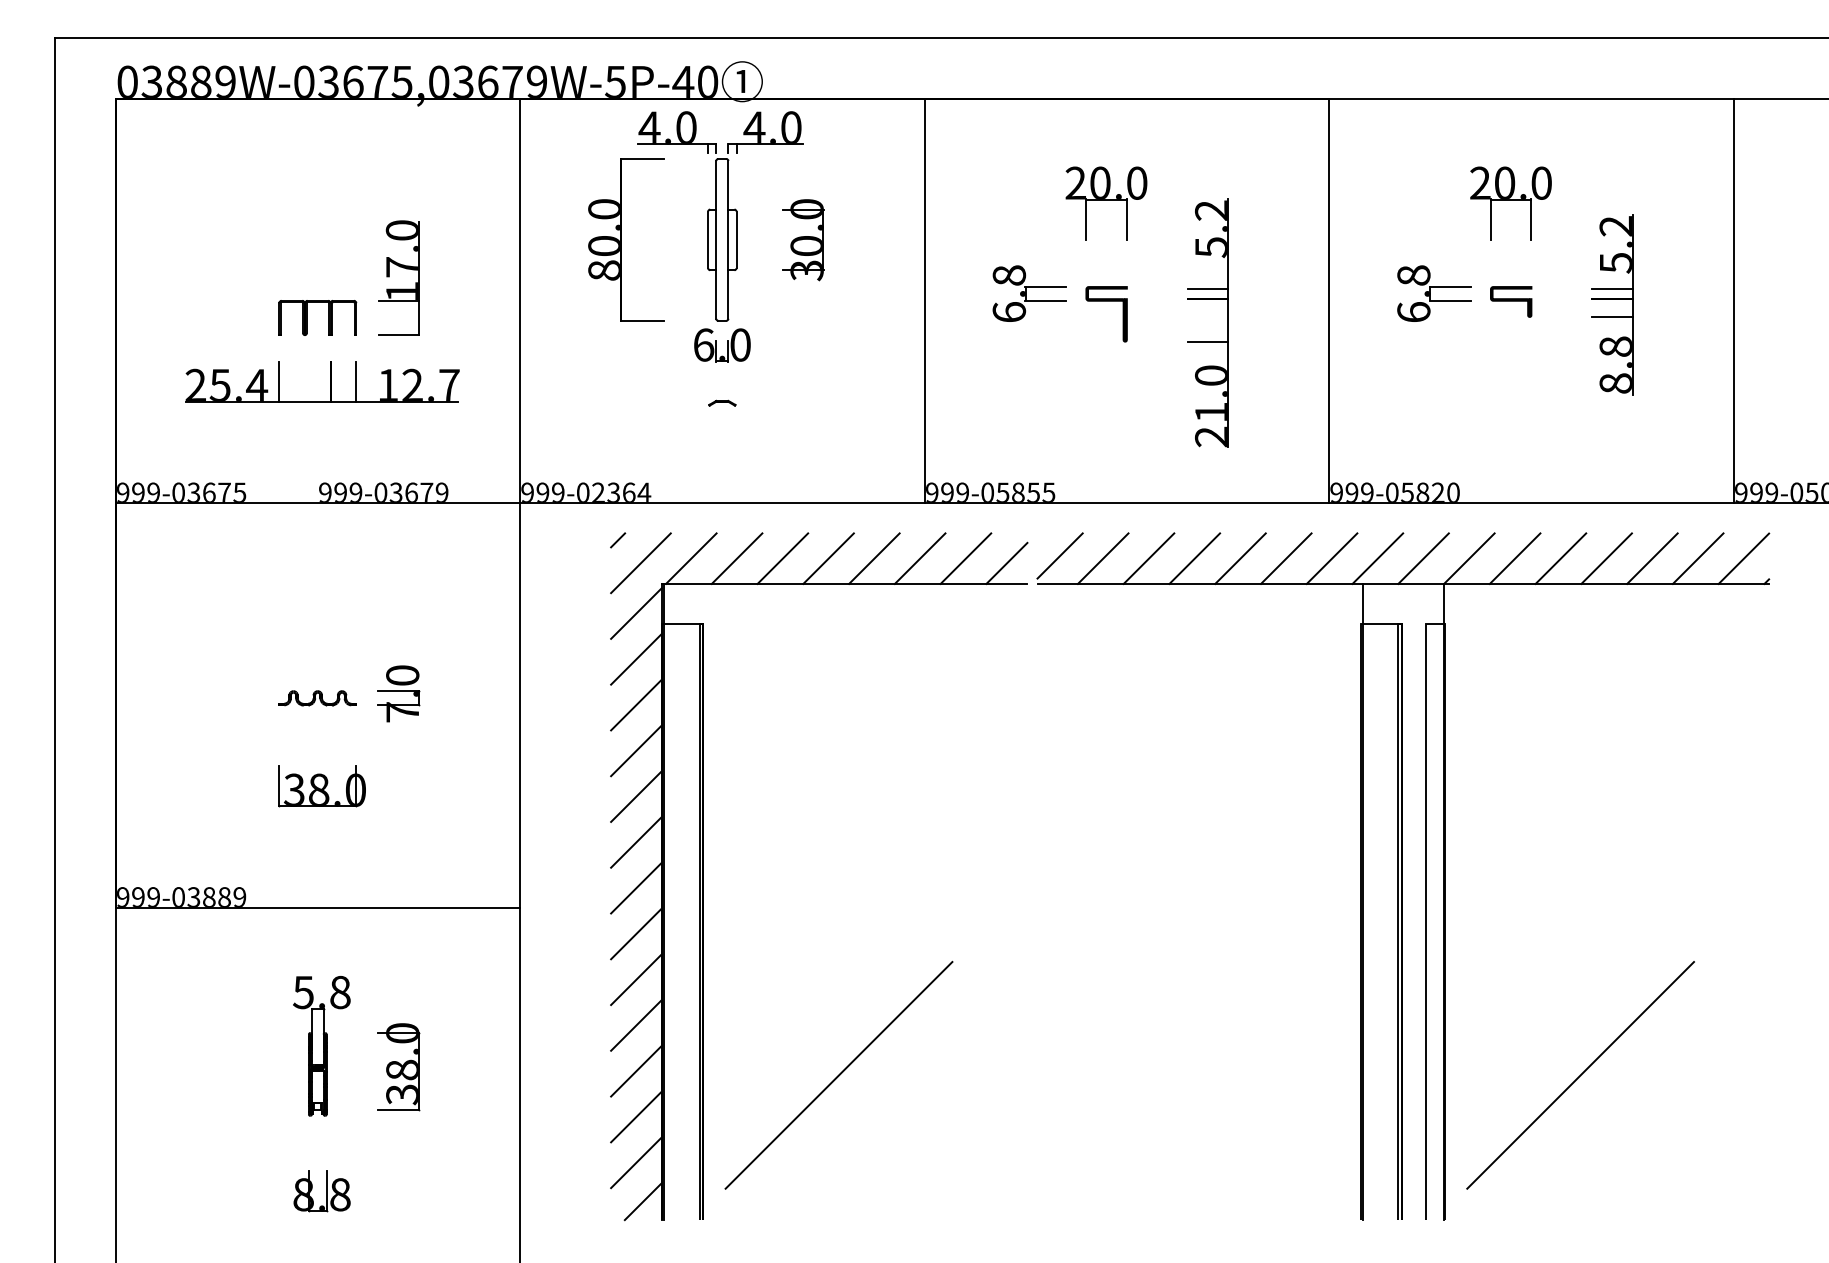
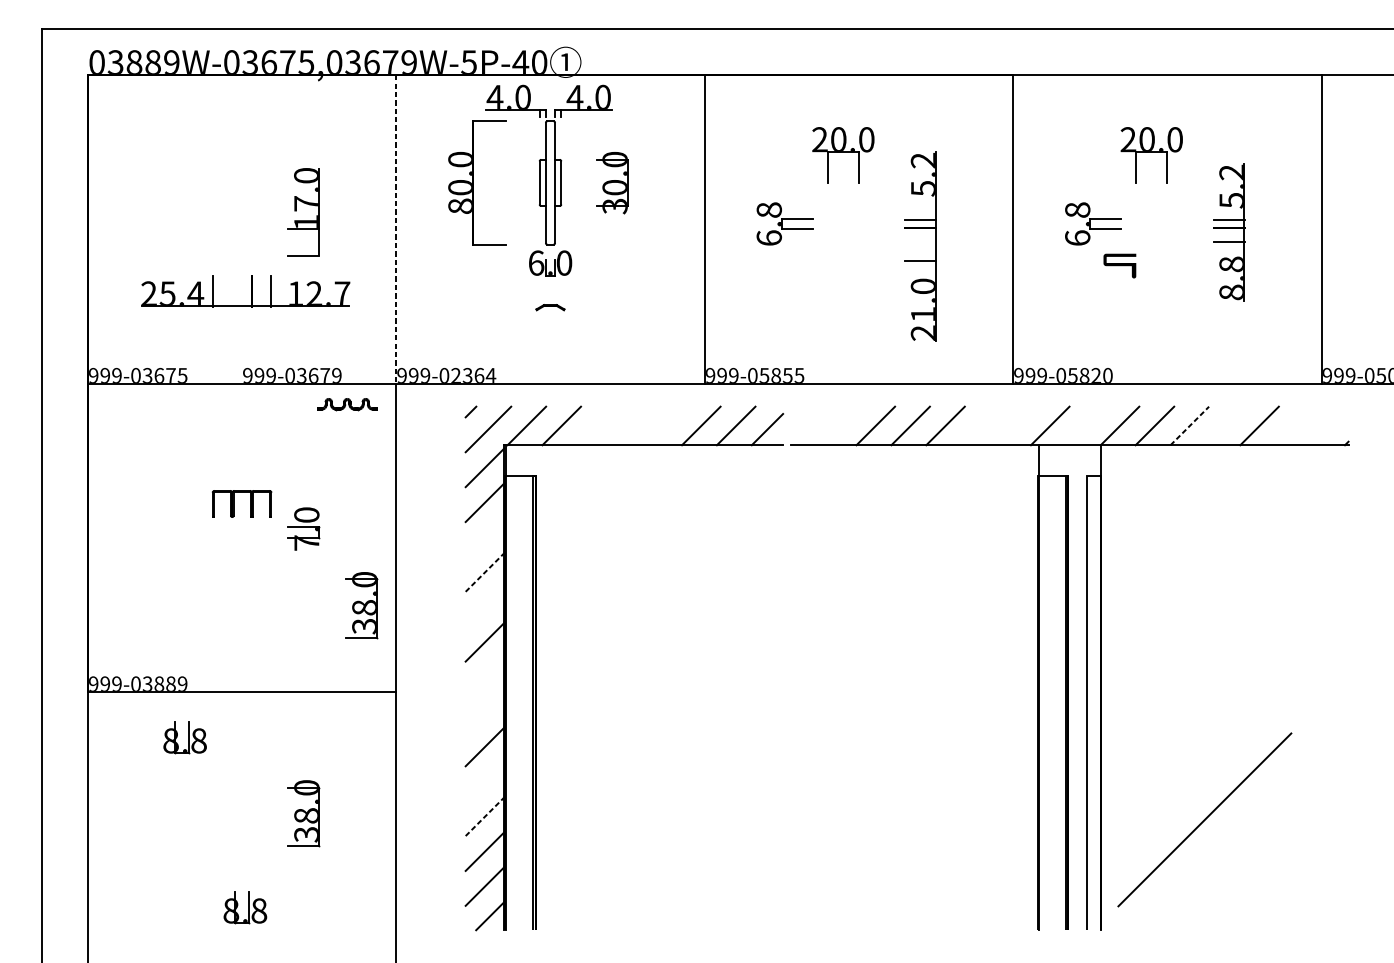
line: (520, 301) -> (396, 229), solid -> dashed
part: (1106, 301) -> (843, 229), removed
part: (1511, 301) -> (1120, 265), moved
part: (307, 317) -> (234, 503), moved
part: (722, 402) -> (550, 306), size x1.4
line: (1059, 555) -> (807, 423), removed
line: (782, 558) -> (596, 425), removed
line: (828, 558) -> (631, 425), removed
line: (874, 558) -> (666, 425), removed
line: (1102, 558) -> (840, 425), removed
line: (1286, 558) -> (980, 425), removed
line: (1331, 558) -> (1014, 425), removed
line: (1423, 558) -> (1085, 425), removed
line: (1560, 558) -> (1189, 425), solid -> dashed
line: (1606, 558) -> (1224, 425), removed
line: (1697, 558) -> (1293, 425), removed
line: (1743, 558) -> (1329, 425), removed
part: (317, 698) -> (347, 404), moved
line: (636, 704) -> (485, 537), removed
line: (636, 750) -> (485, 572), solid -> dashed
part: (321, 786) -> (244, 599), removed
part: (474, 794) -> (361, 605), added
line: (636, 796) -> (485, 607), removed
line: (636, 887) -> (485, 676), removed
line: (636, 933) -> (485, 711), removed
part: (242, 968) -> (184, 738), added
line: (636, 1025) -> (485, 781), removed
part: (321, 1046) -> (244, 797), removed
line: (636, 1071) -> (485, 816), solid -> dashed
line: (838, 1075) -> (639, 820), removed

